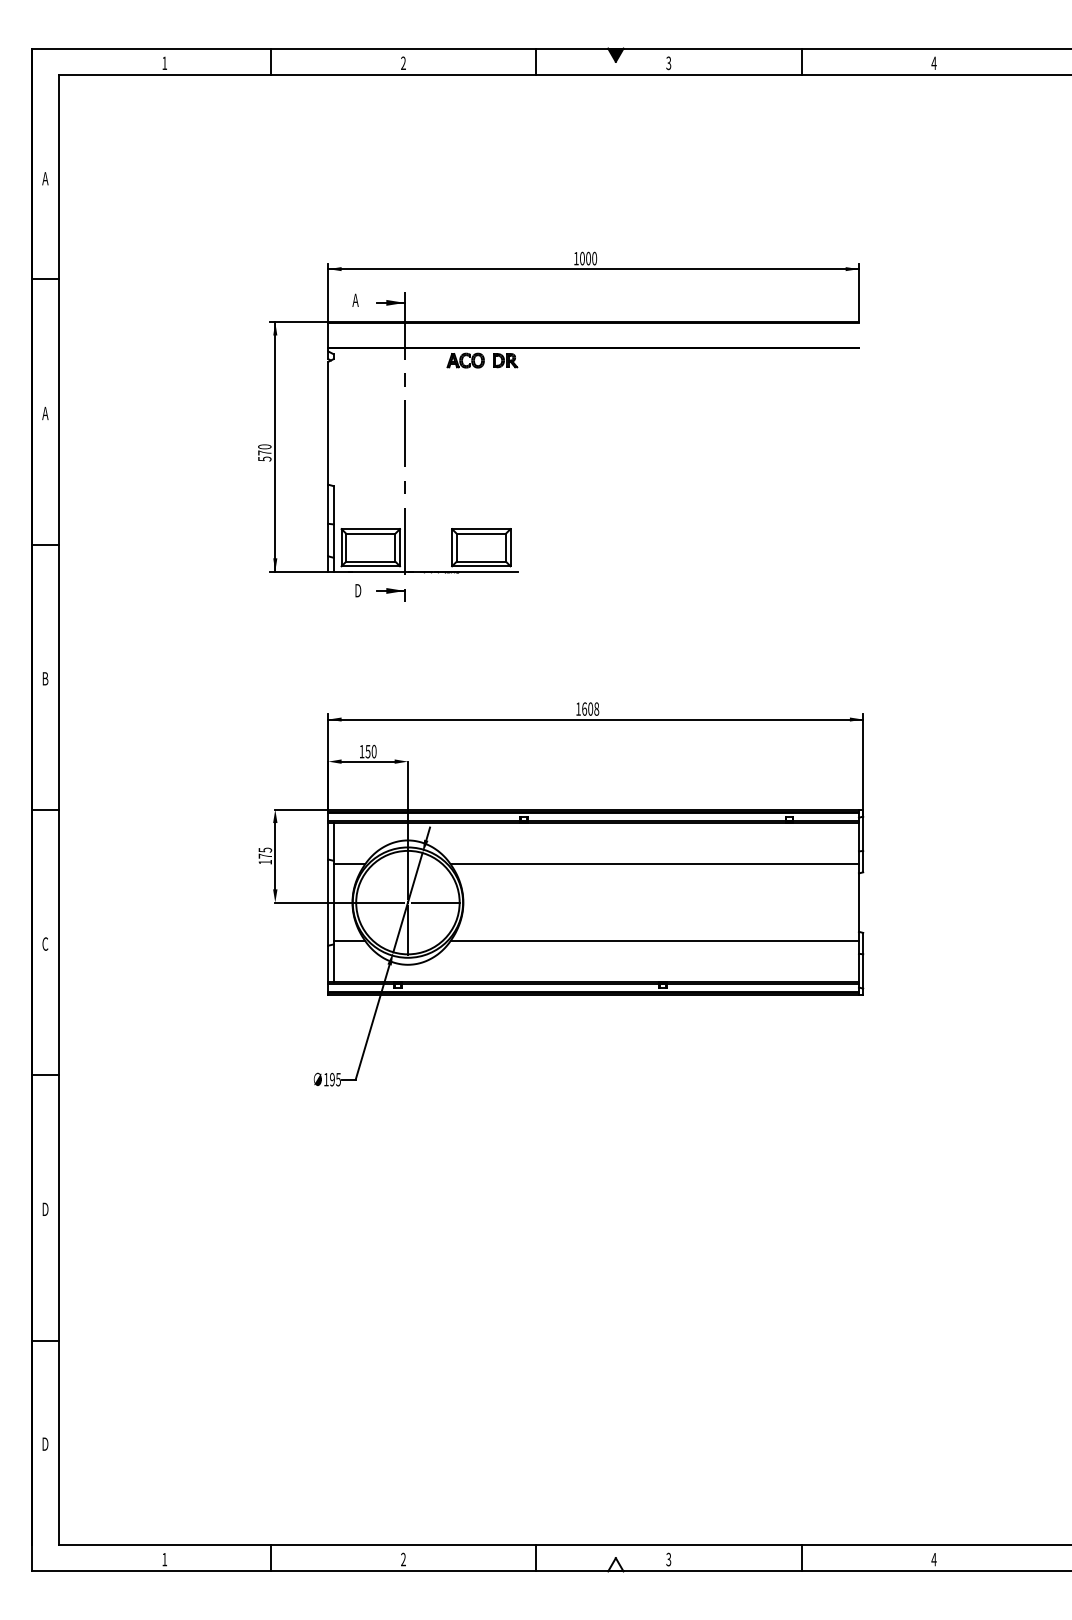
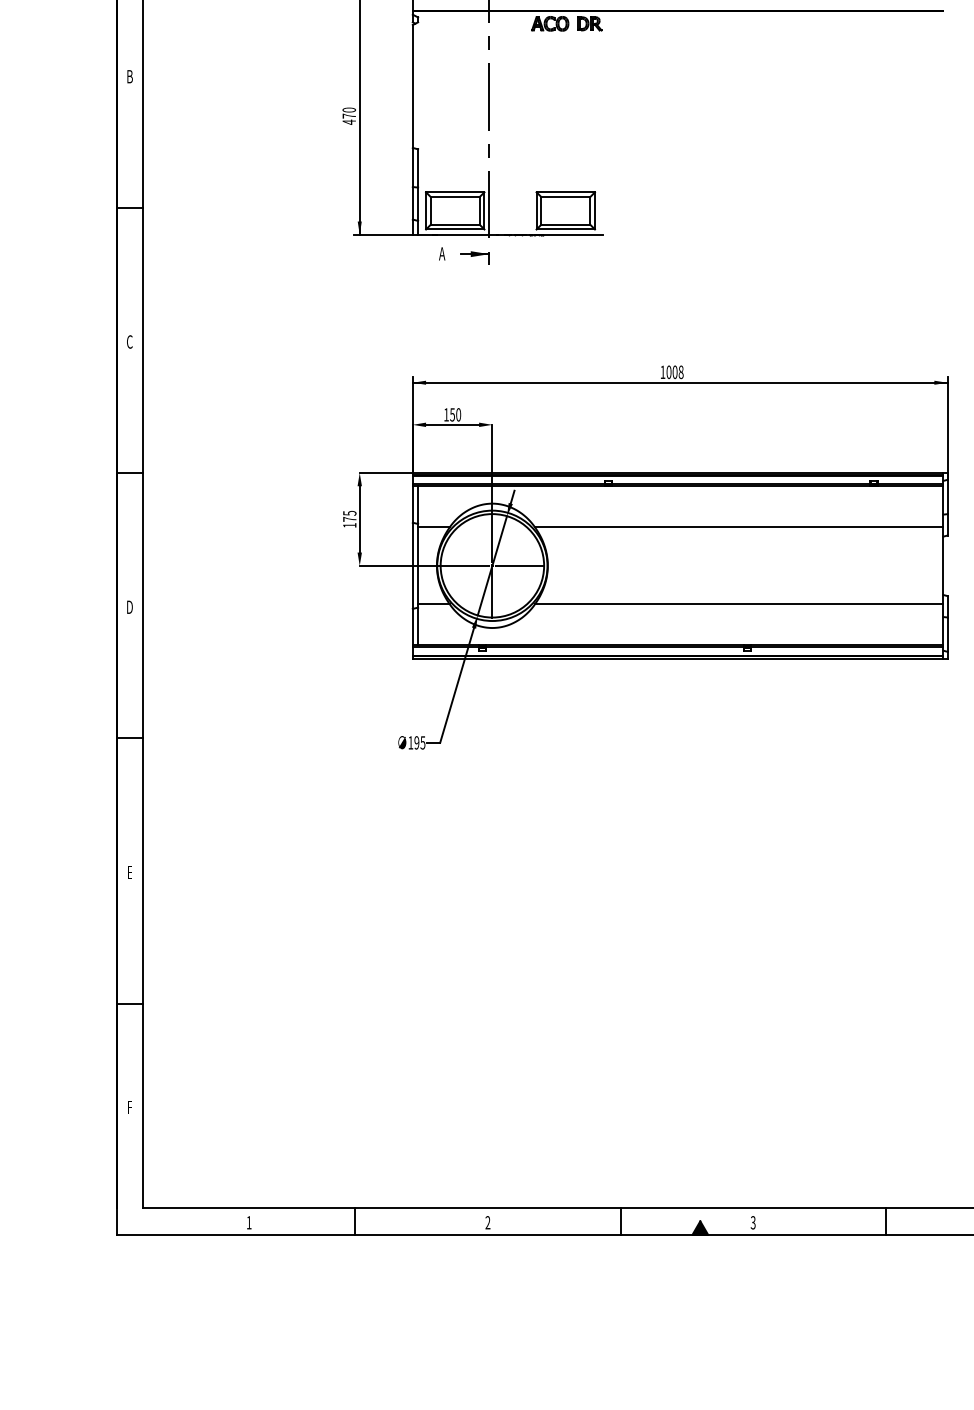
text: (45, 413) -> (129, 76), A -> B
text: (264, 458) -> (348, 121), 570 -> 470
text: (357, 590) -> (441, 253), D -> A
text: (45, 678) -> (129, 341), B -> C
text: (584, 708) -> (668, 371), 1608 -> 1008
text: (45, 943) -> (129, 606), C -> D
text: (45, 1208) -> (129, 871), D -> E
text: (45, 1443) -> (129, 1106), D -> F
fill: (615, 1564) -> (699, 1227), added

